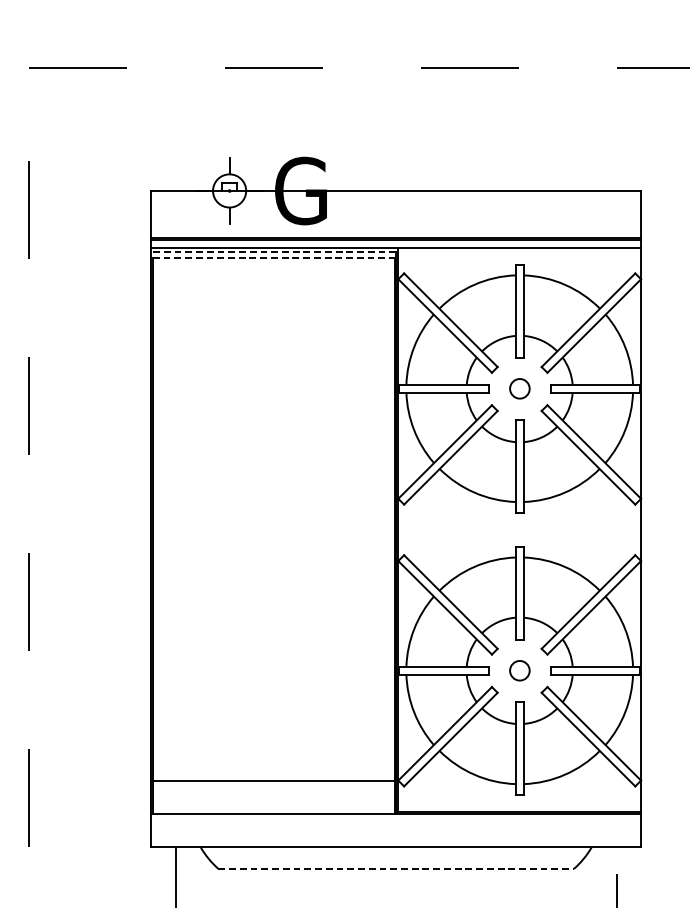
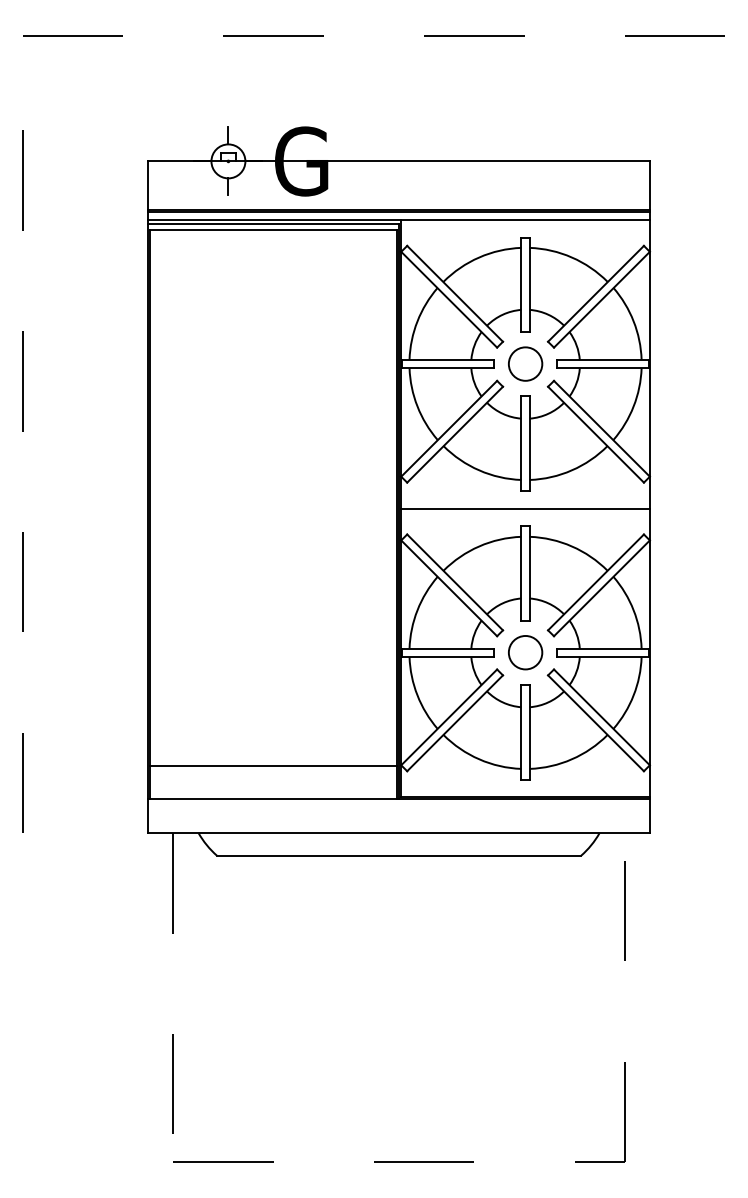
line: (273, 252) -> (273, 224), dashed -> solid
line: (273, 258) -> (273, 230), dashed -> solid
circle: (519, 388) -> (525, 363), size x1.67
line: (519, 529) -> (525, 508), added
circle: (519, 670) -> (525, 652), size x1.67
line: (396, 868) -> (399, 855), dashed -> solid

